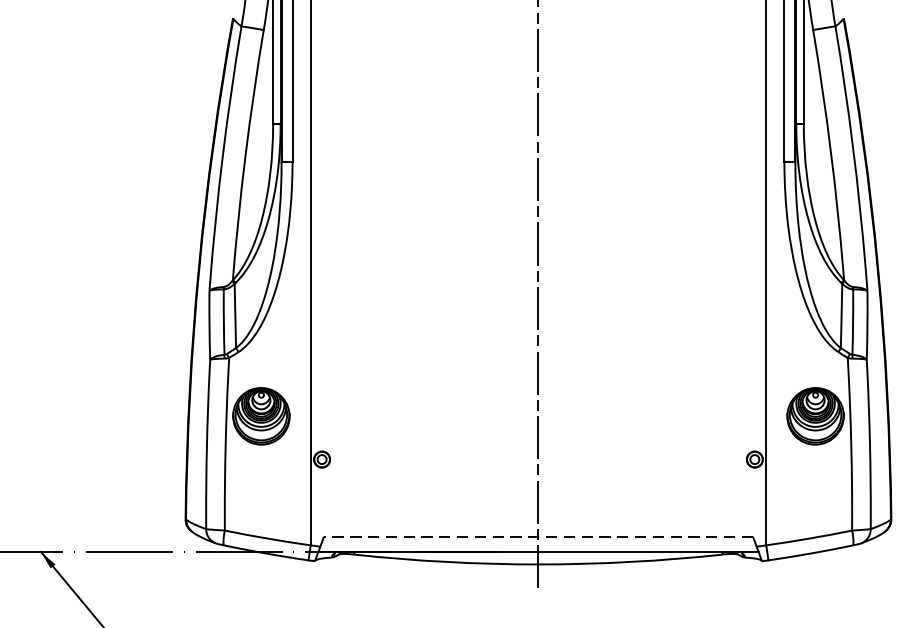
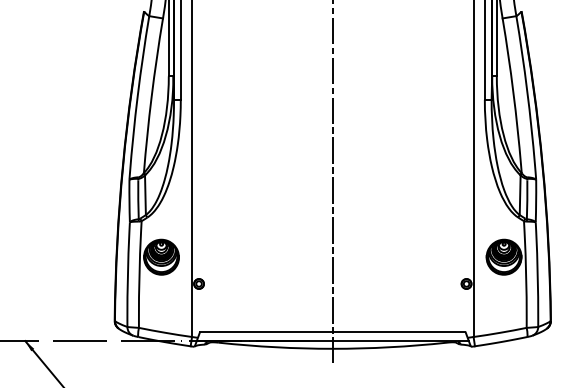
line: (537, 536) -> (332, 331), dashed -> solid

